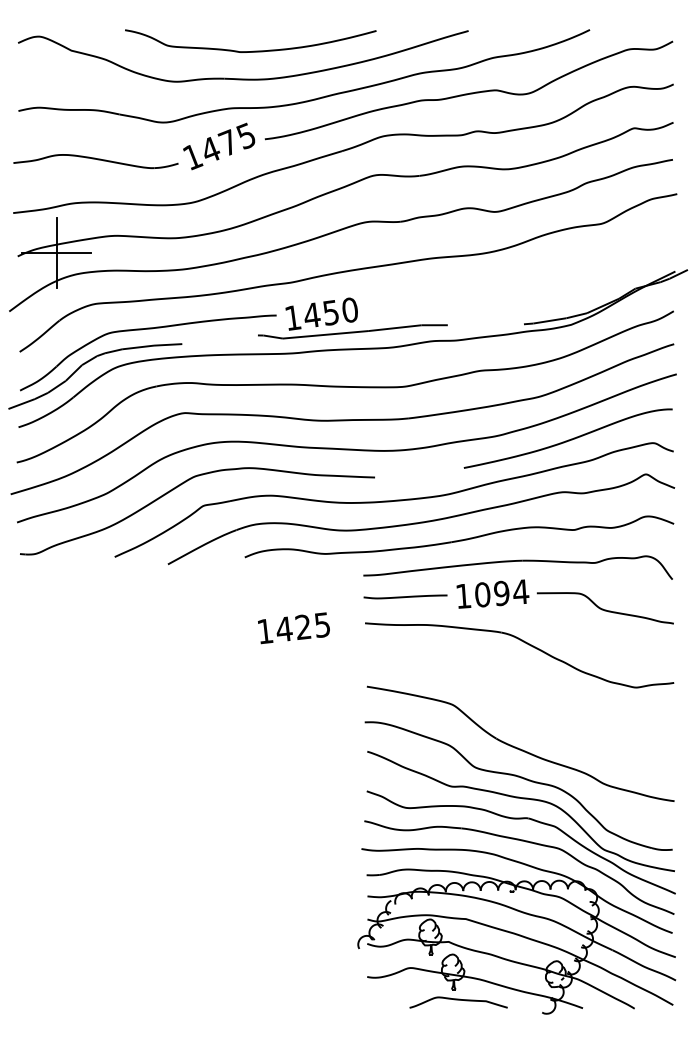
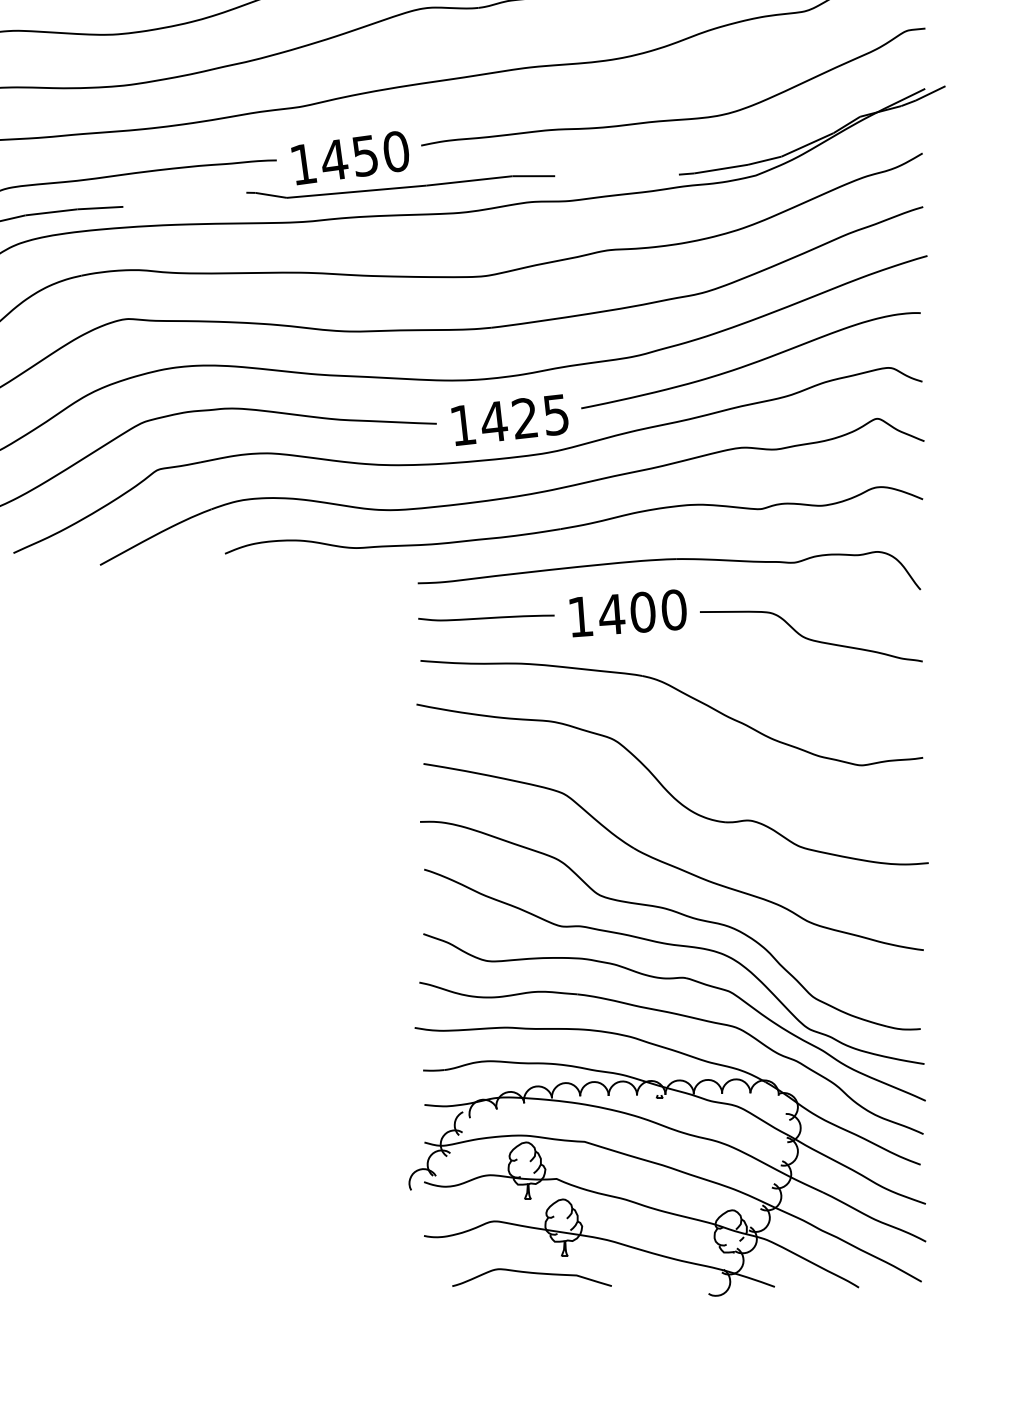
curve: (521, 289) -> (674, 118), added
text: (502, 593) -> (644, 612), 1094 -> 1400
text: (293, 628) -> (509, 420), moved
part: (519, 699) -> (671, 784), added
curve: (458, 1000) -> (531, 1274), moved

